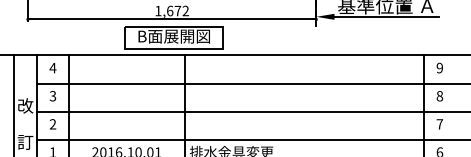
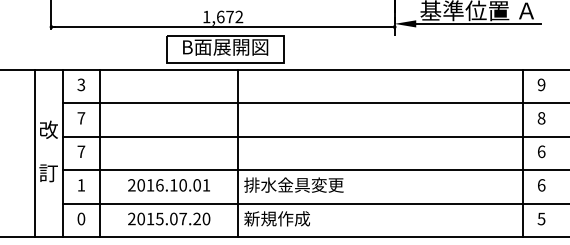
text: (53, 67) -> (81, 84), 4 -> 3
text: (53, 96) -> (81, 118), 3 -> 7
text: (53, 124) -> (81, 151), 2 -> 7
text: (439, 124) -> (541, 151), 7 -> 6

